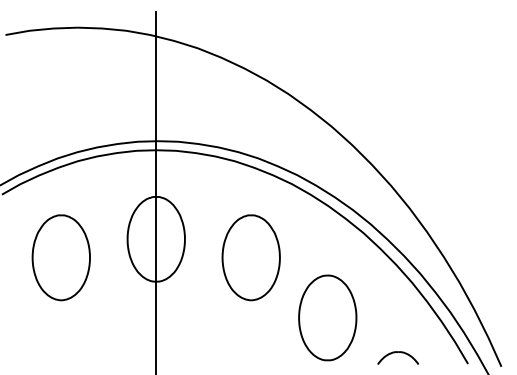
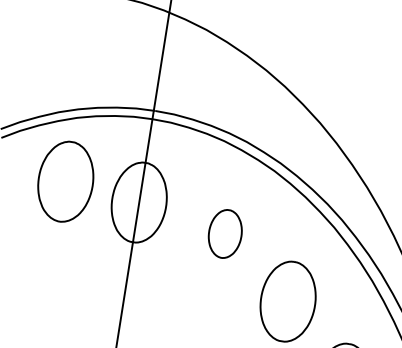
part: (60, 257) -> (65, 181), moved
part: (250, 257) -> (224, 233), size x0.6

